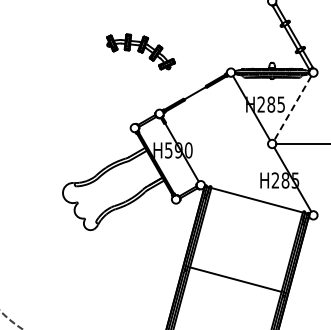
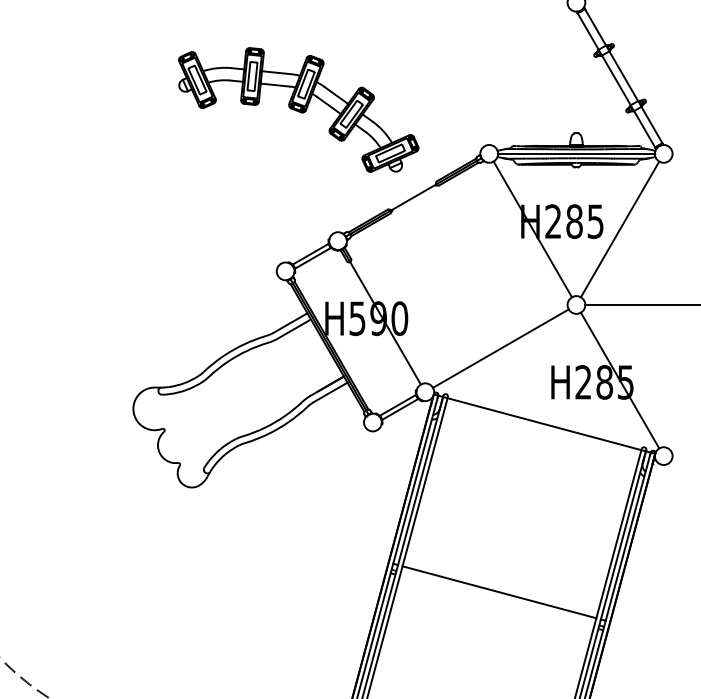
part: (140, 51) -> (297, 109), size x1.67
line: (292, 108) -> (619, 229), dashed -> solid
line: (236, 164) -> (500, 348), added

